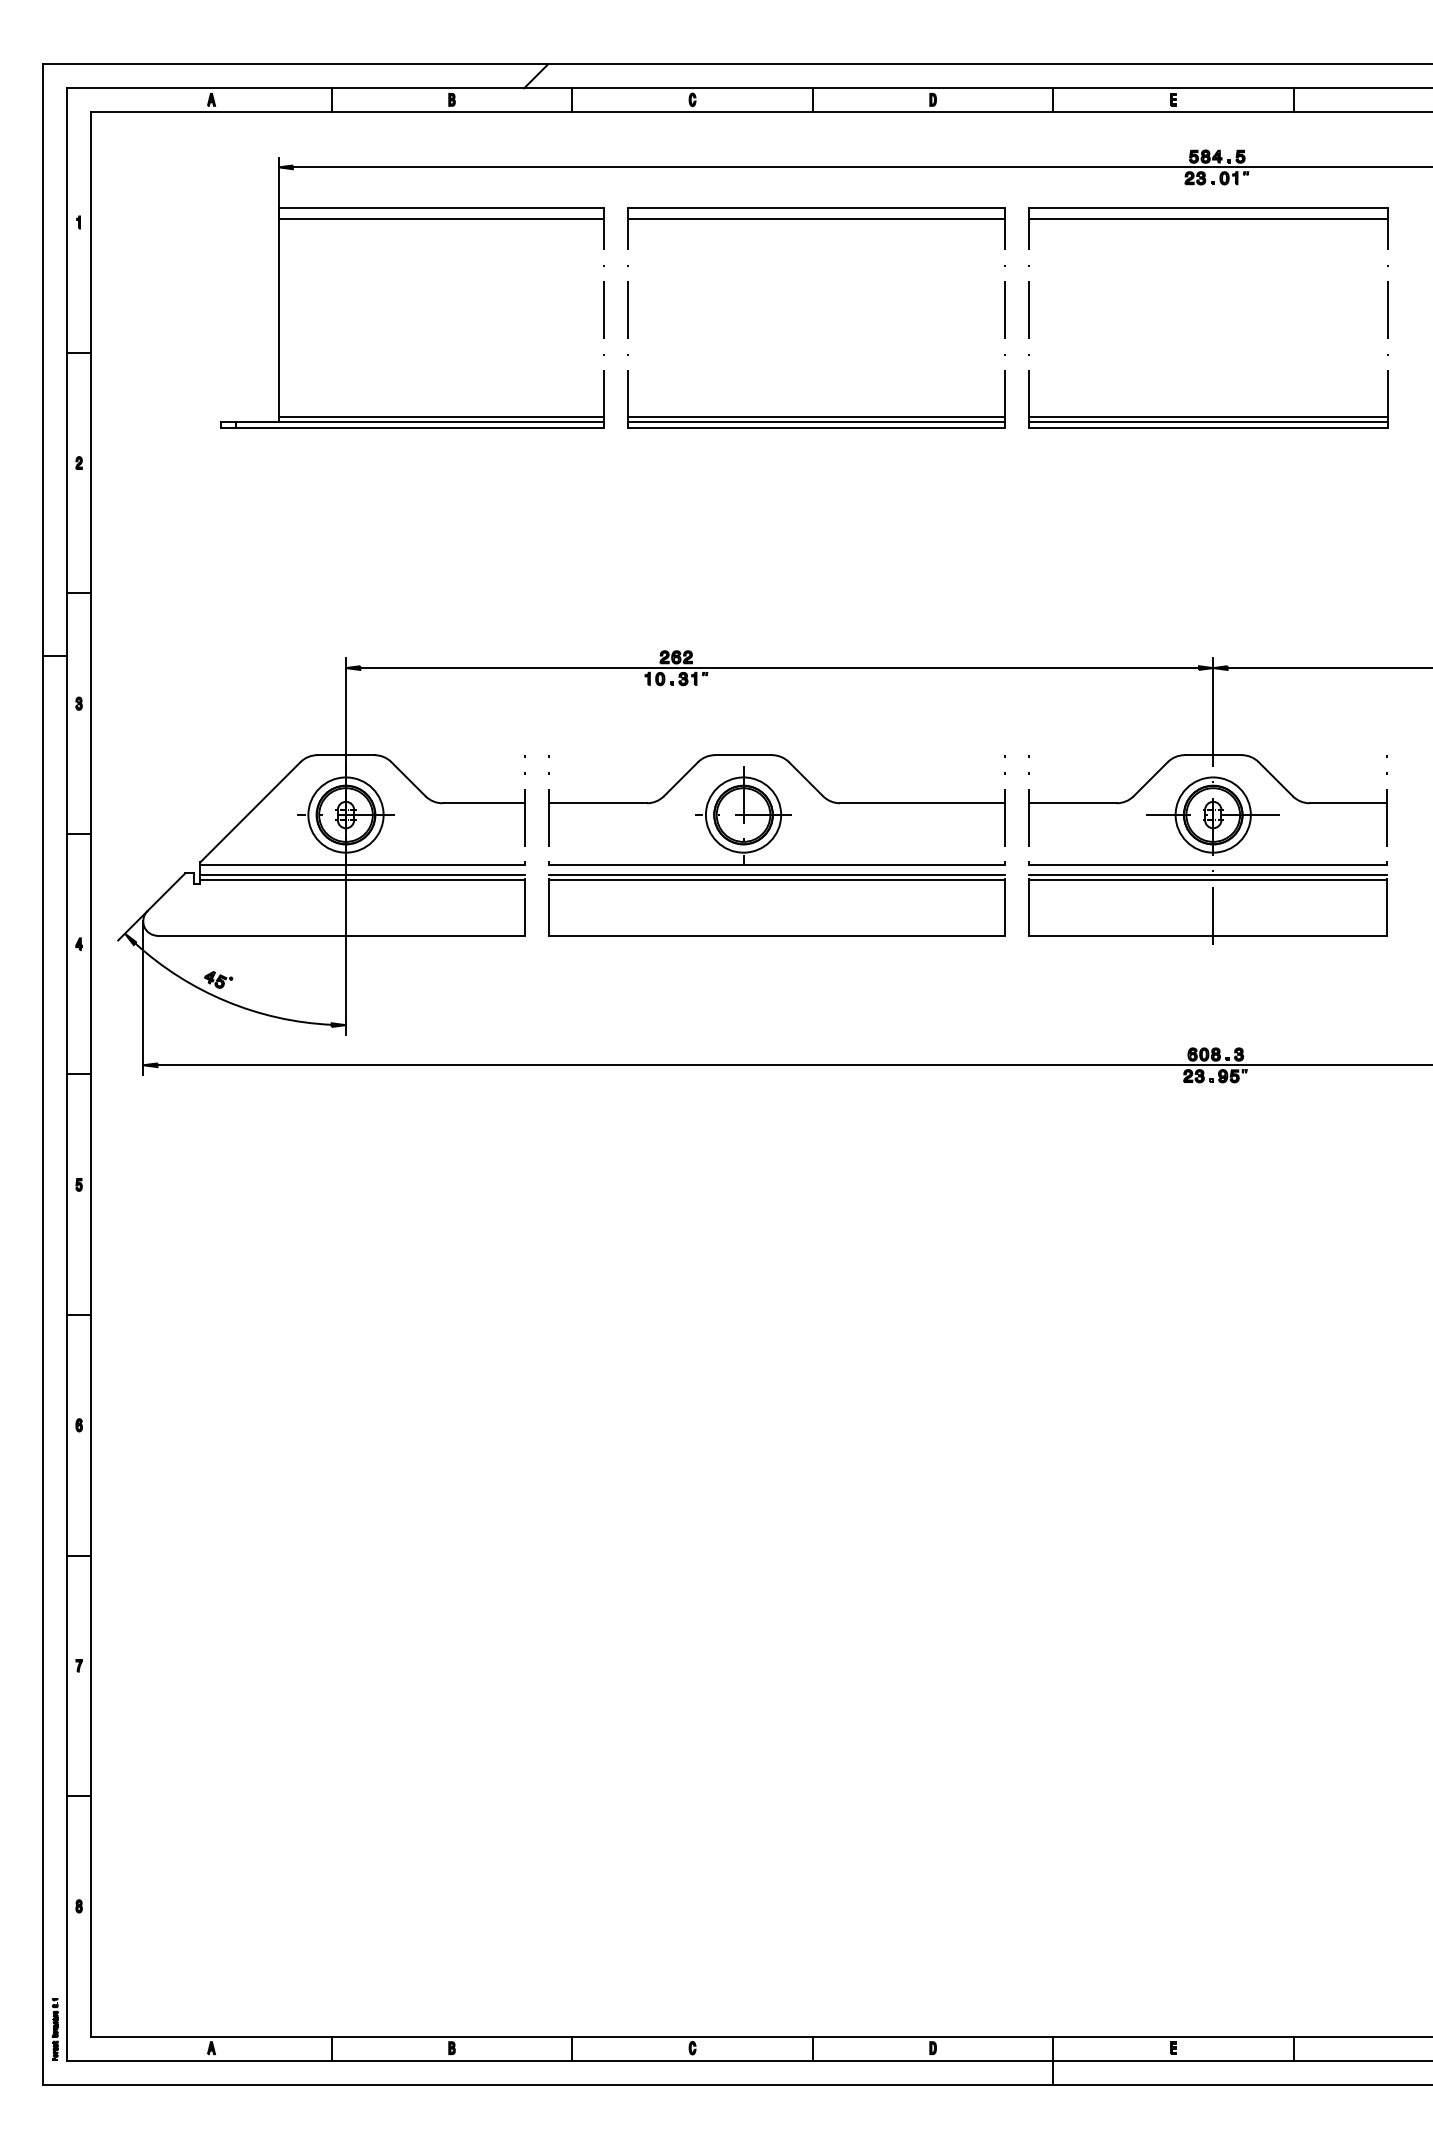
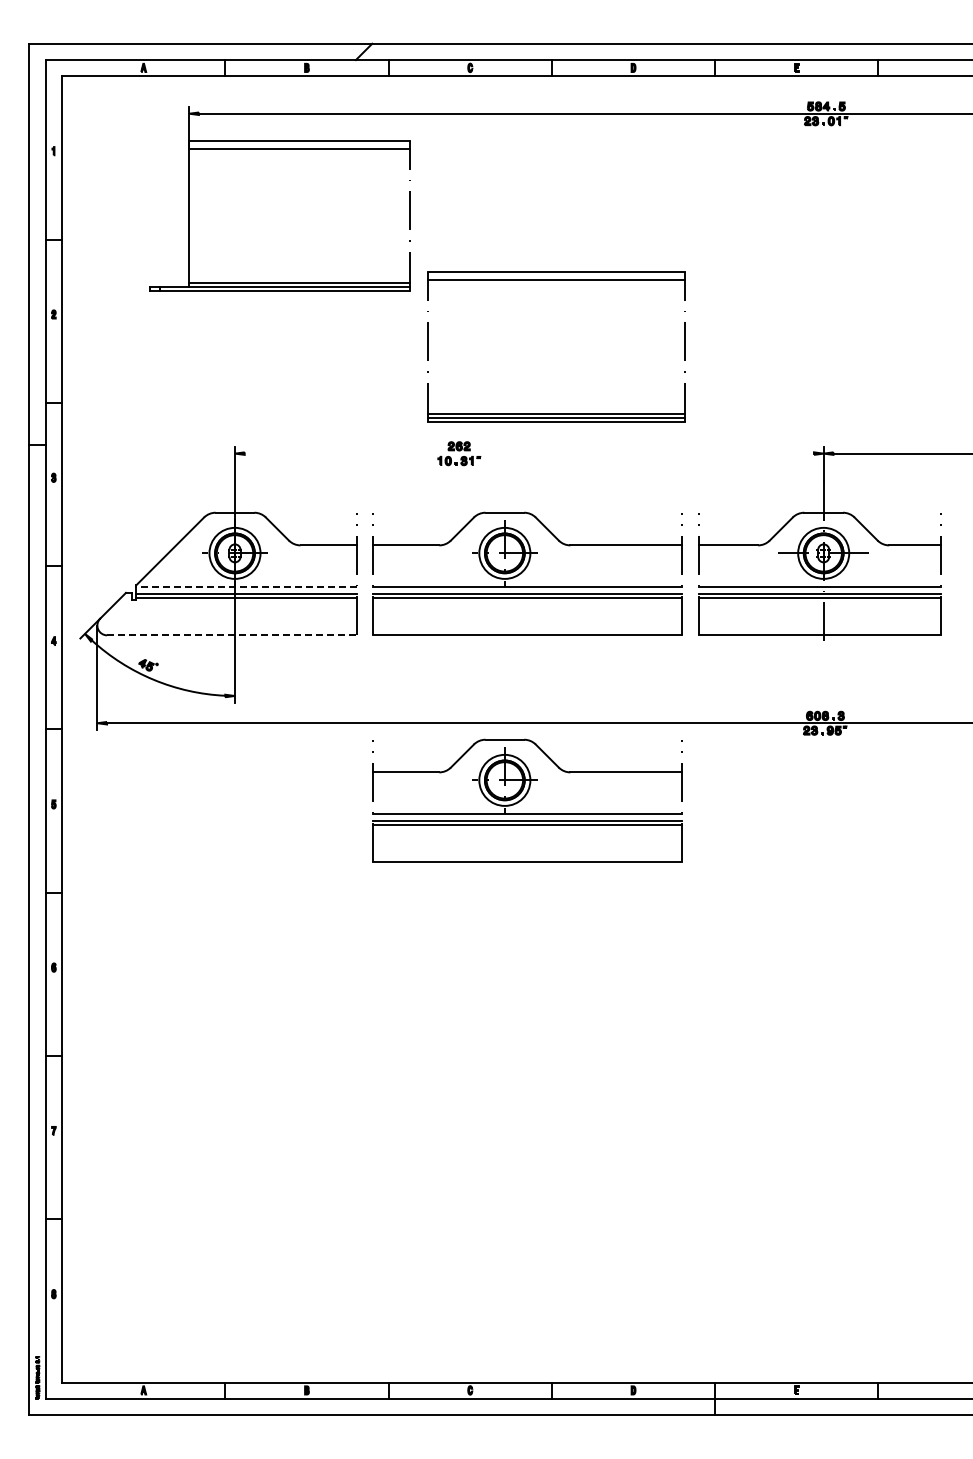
part: (816, 220) -> (556, 280), moved
part: (1208, 220) -> (820, 149), removed
line: (778, 667) -> (528, 453), removed
line: (361, 865) -> (245, 587), solid -> dashed
line: (340, 936) -> (231, 635), solid -> dashed
part: (776, 1179) -> (527, 800), added

